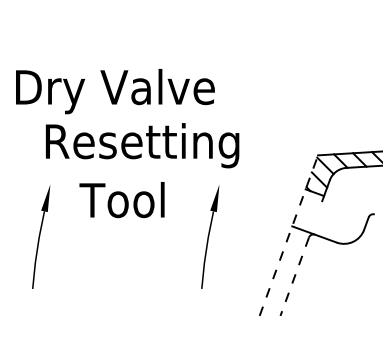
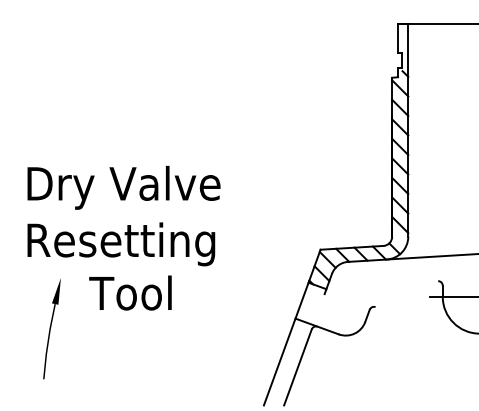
text: (142, 145) -> (121, 244), moved
line: (289, 235) -> (292, 327), dashed -> solid
part: (209, 236) -> (215, 328), removed
line: (294, 276) -> (297, 367), dashed -> solid

